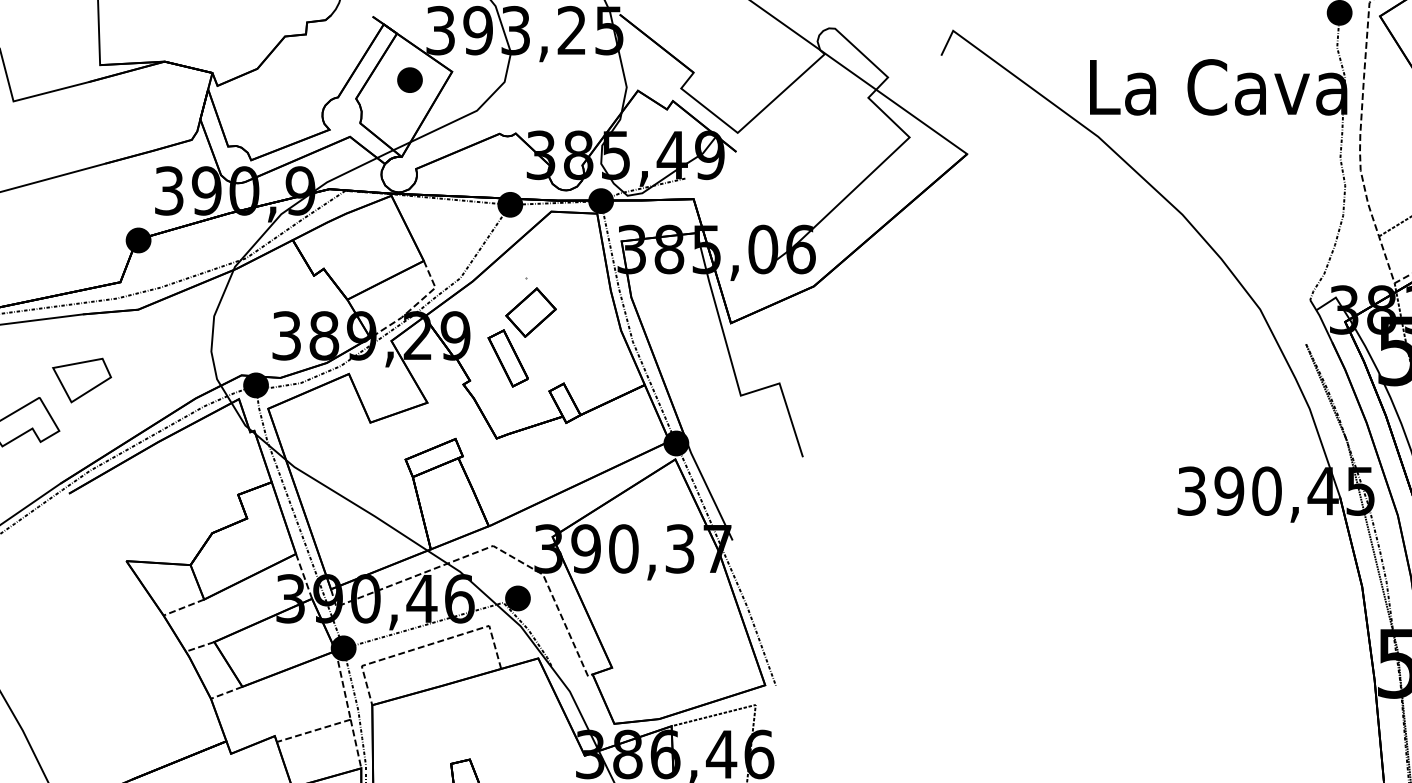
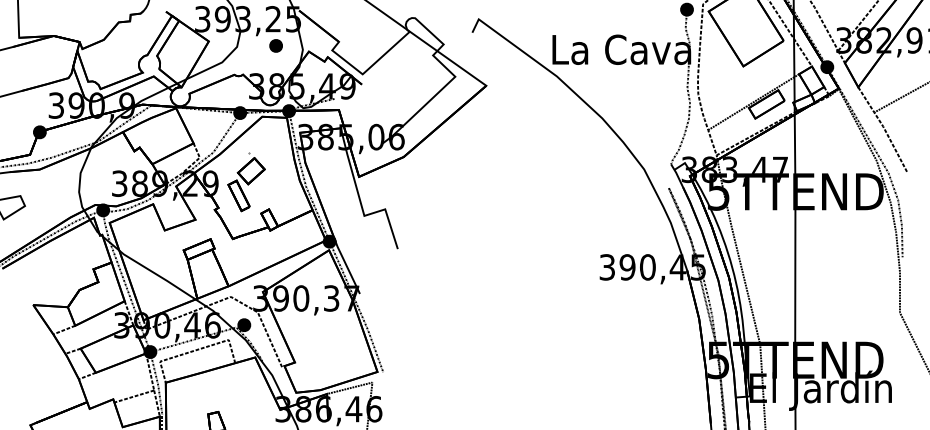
part: (408, 79) -> (275, 45), moved

